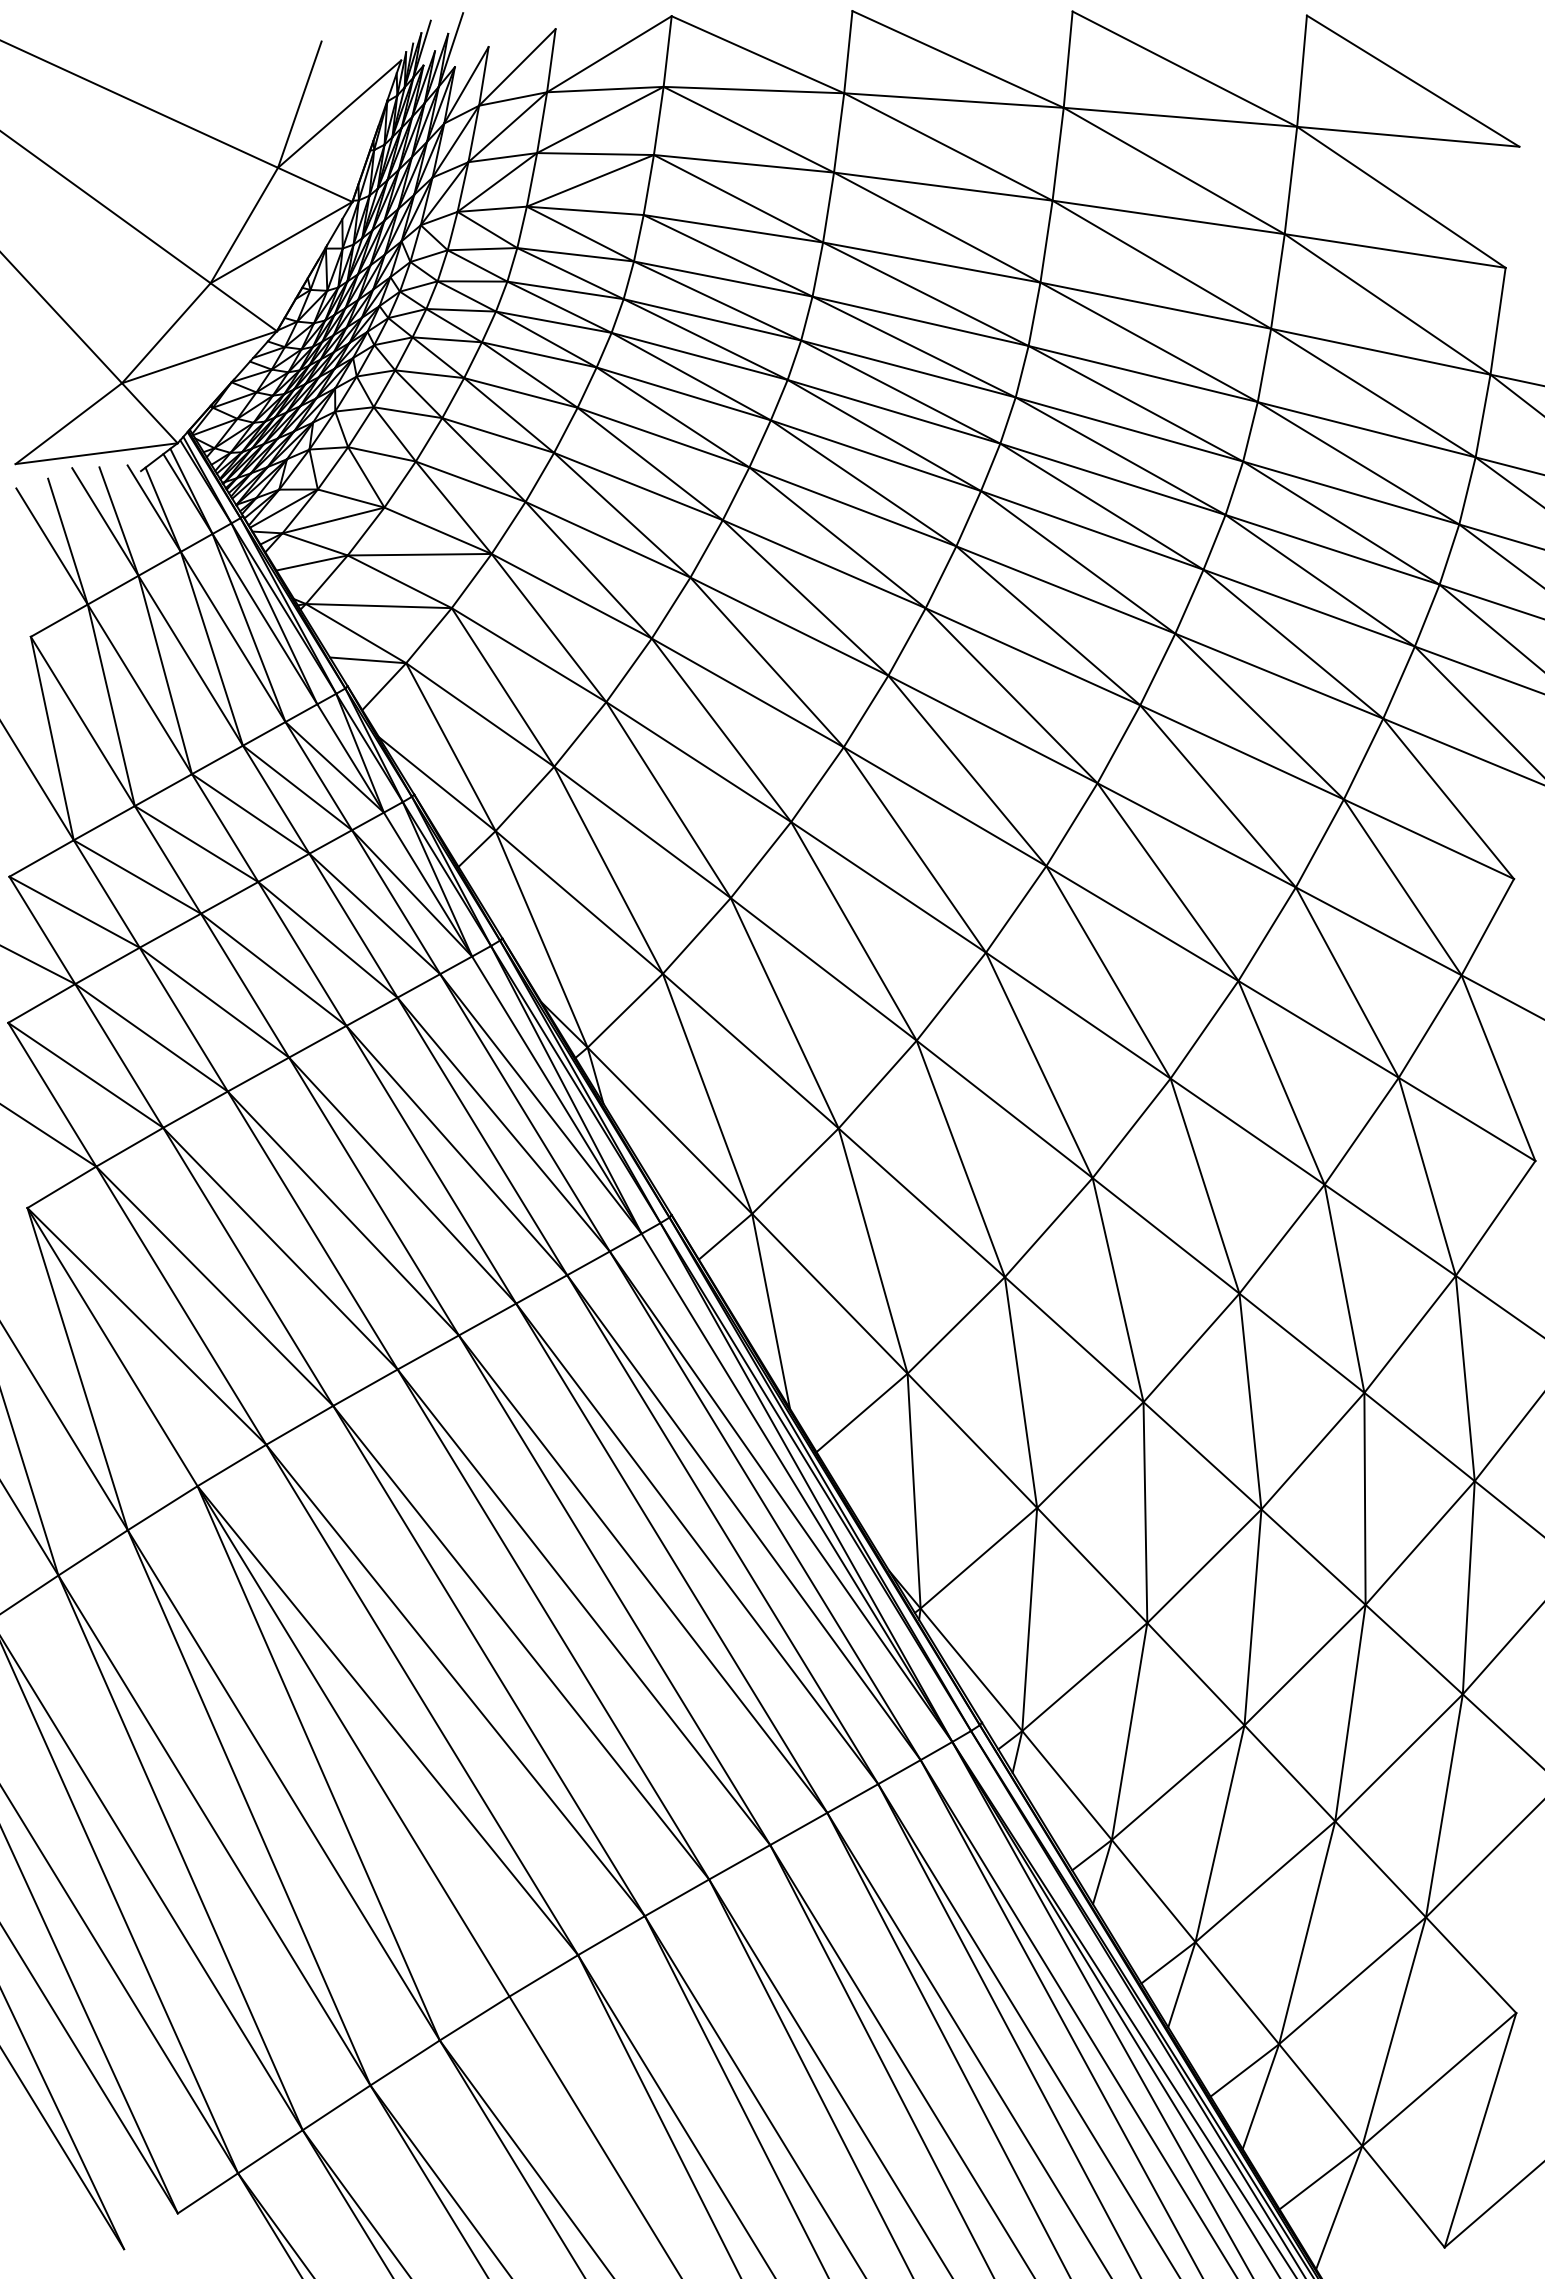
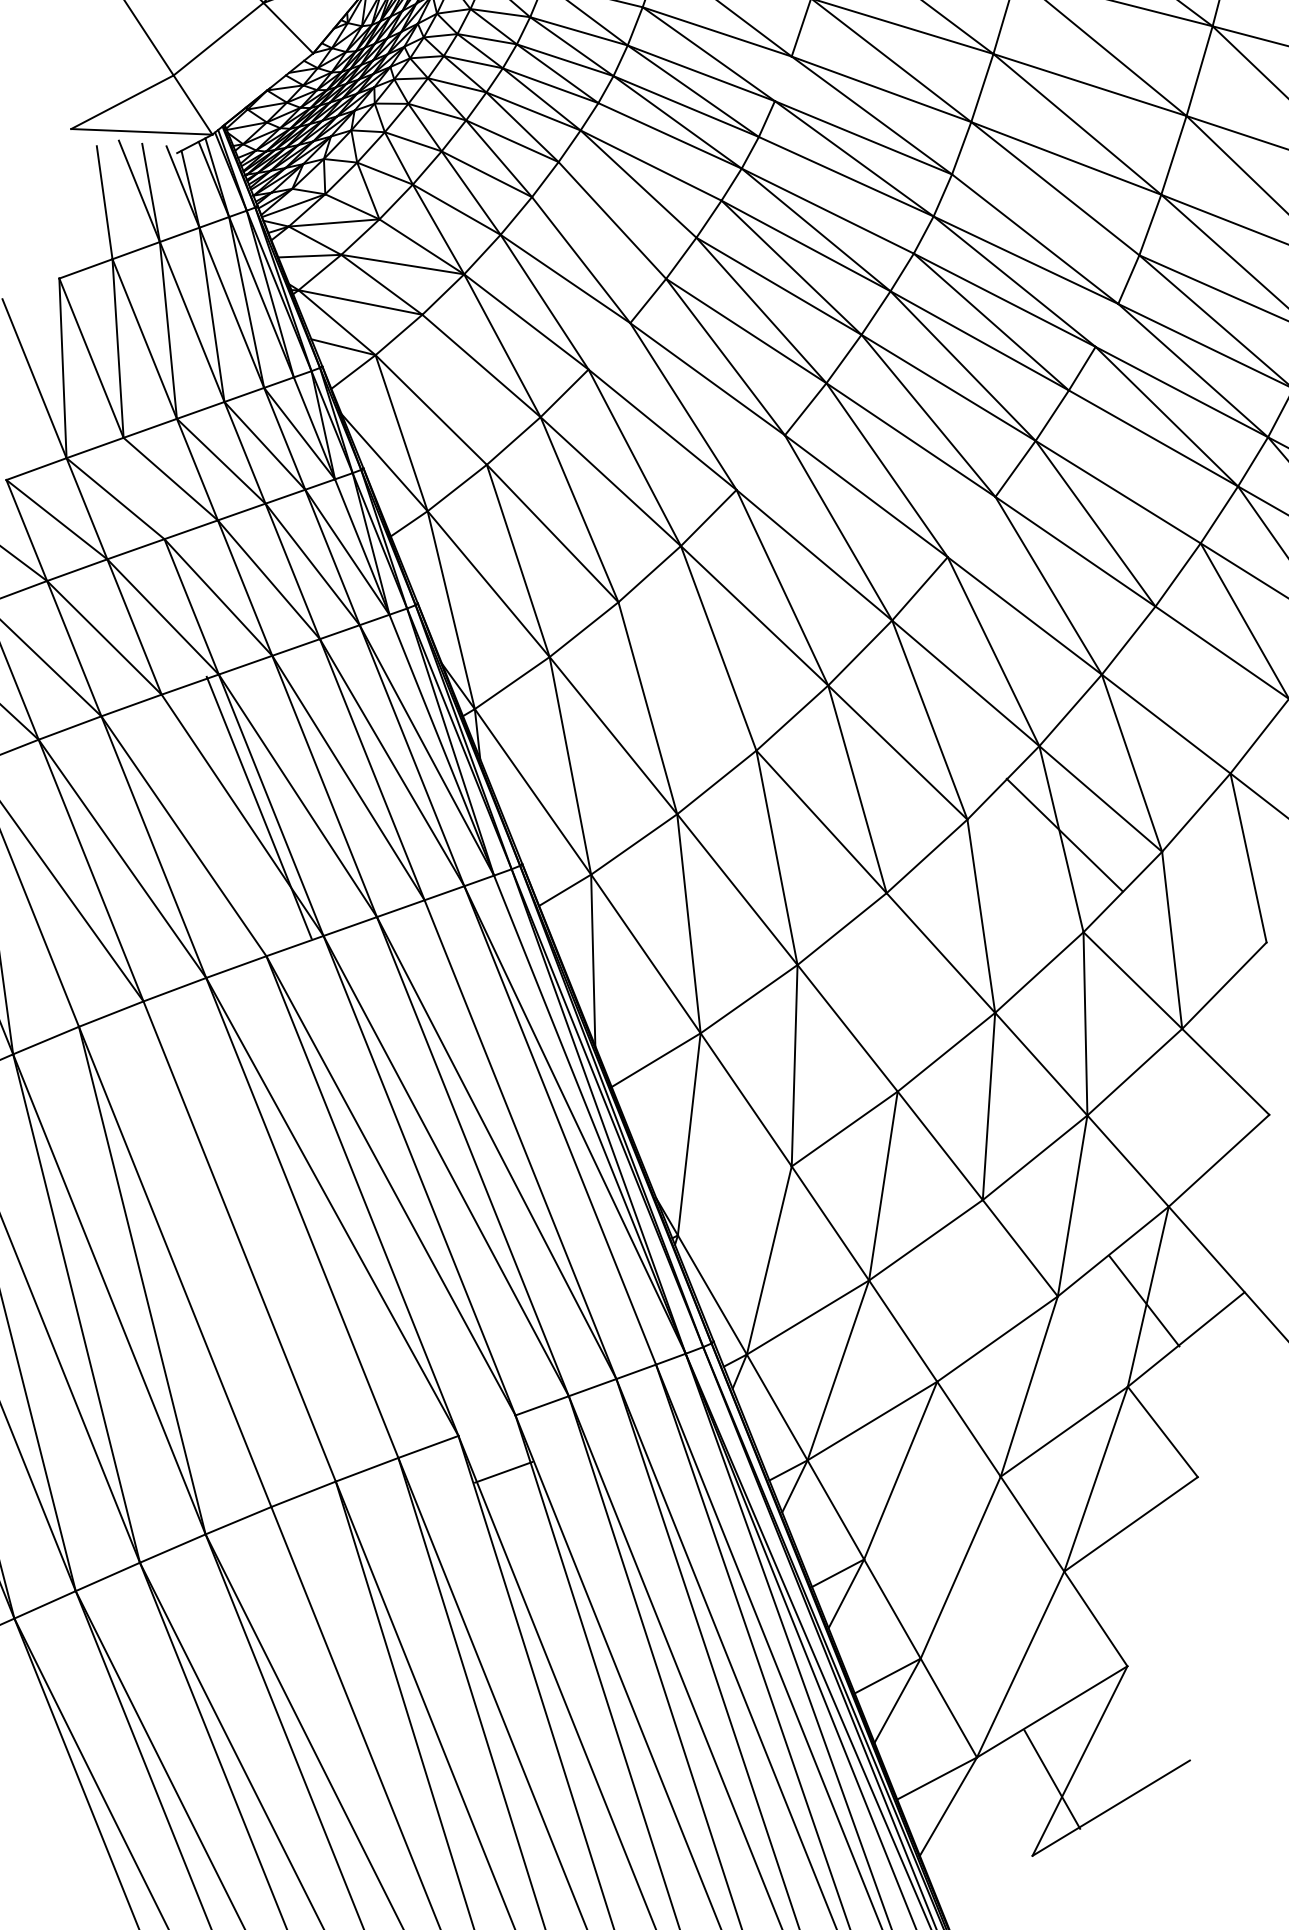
line: (817, 269) -> (783, 78), removed
line: (199, 357) -> (243, 64), removed
line: (1142, 374) -> (1045, 215), removed
line: (690, 376) -> (659, 151), removed
line: (900, 391) -> (836, 194), removed
line: (663, 437) -> (627, 199), removed
line: (638, 486) -> (599, 237), removed
line: (1234, 487) -> (1107, 324), removed
line: (51, 546) -> (89, 204), removed
line: (670, 607) -> (608, 345), removed
line: (1293, 643) -> (1135, 466), removed
line: (502, 687) -> (454, 389), removed
line: (865, 711) -> (760, 462), removed
line: (1118, 744) -> (971, 527), removed
line: (167, 859) -> (143, 488), removed
line: (1402, 887) -> (1192, 690), removed
line: (823, 969) -> (687, 676), removed
line: (1466, 1119) -> (1213, 897), removed
line: (1247, 1131) -> (1064, 835), moved
line: (312, 1230) -> (258, 807), moved
line: (1117, 1290) -> (891, 992), removed
line: (1464, 1378) -> (1174, 1117), removed
line: (743, 1517) -> (539, 1132), removed
line: (978, 1557) -> (734, 1200), removed
line: (1252, 1617) -> (959, 1290), removed
line: (1413, 1649) -> (1143, 1301), moved
line: (455, 1680) -> (270, 1229), removed
line: (387, 1720) -> (207, 1254), removed
line: (739, 1862) -> (503, 1472), moved
line: (1265, 1881) -> (932, 1517), removed
line: (1352, 1980) -> (992, 1614), removed
line: (1403, 2196) -> (1052, 1779), moved

